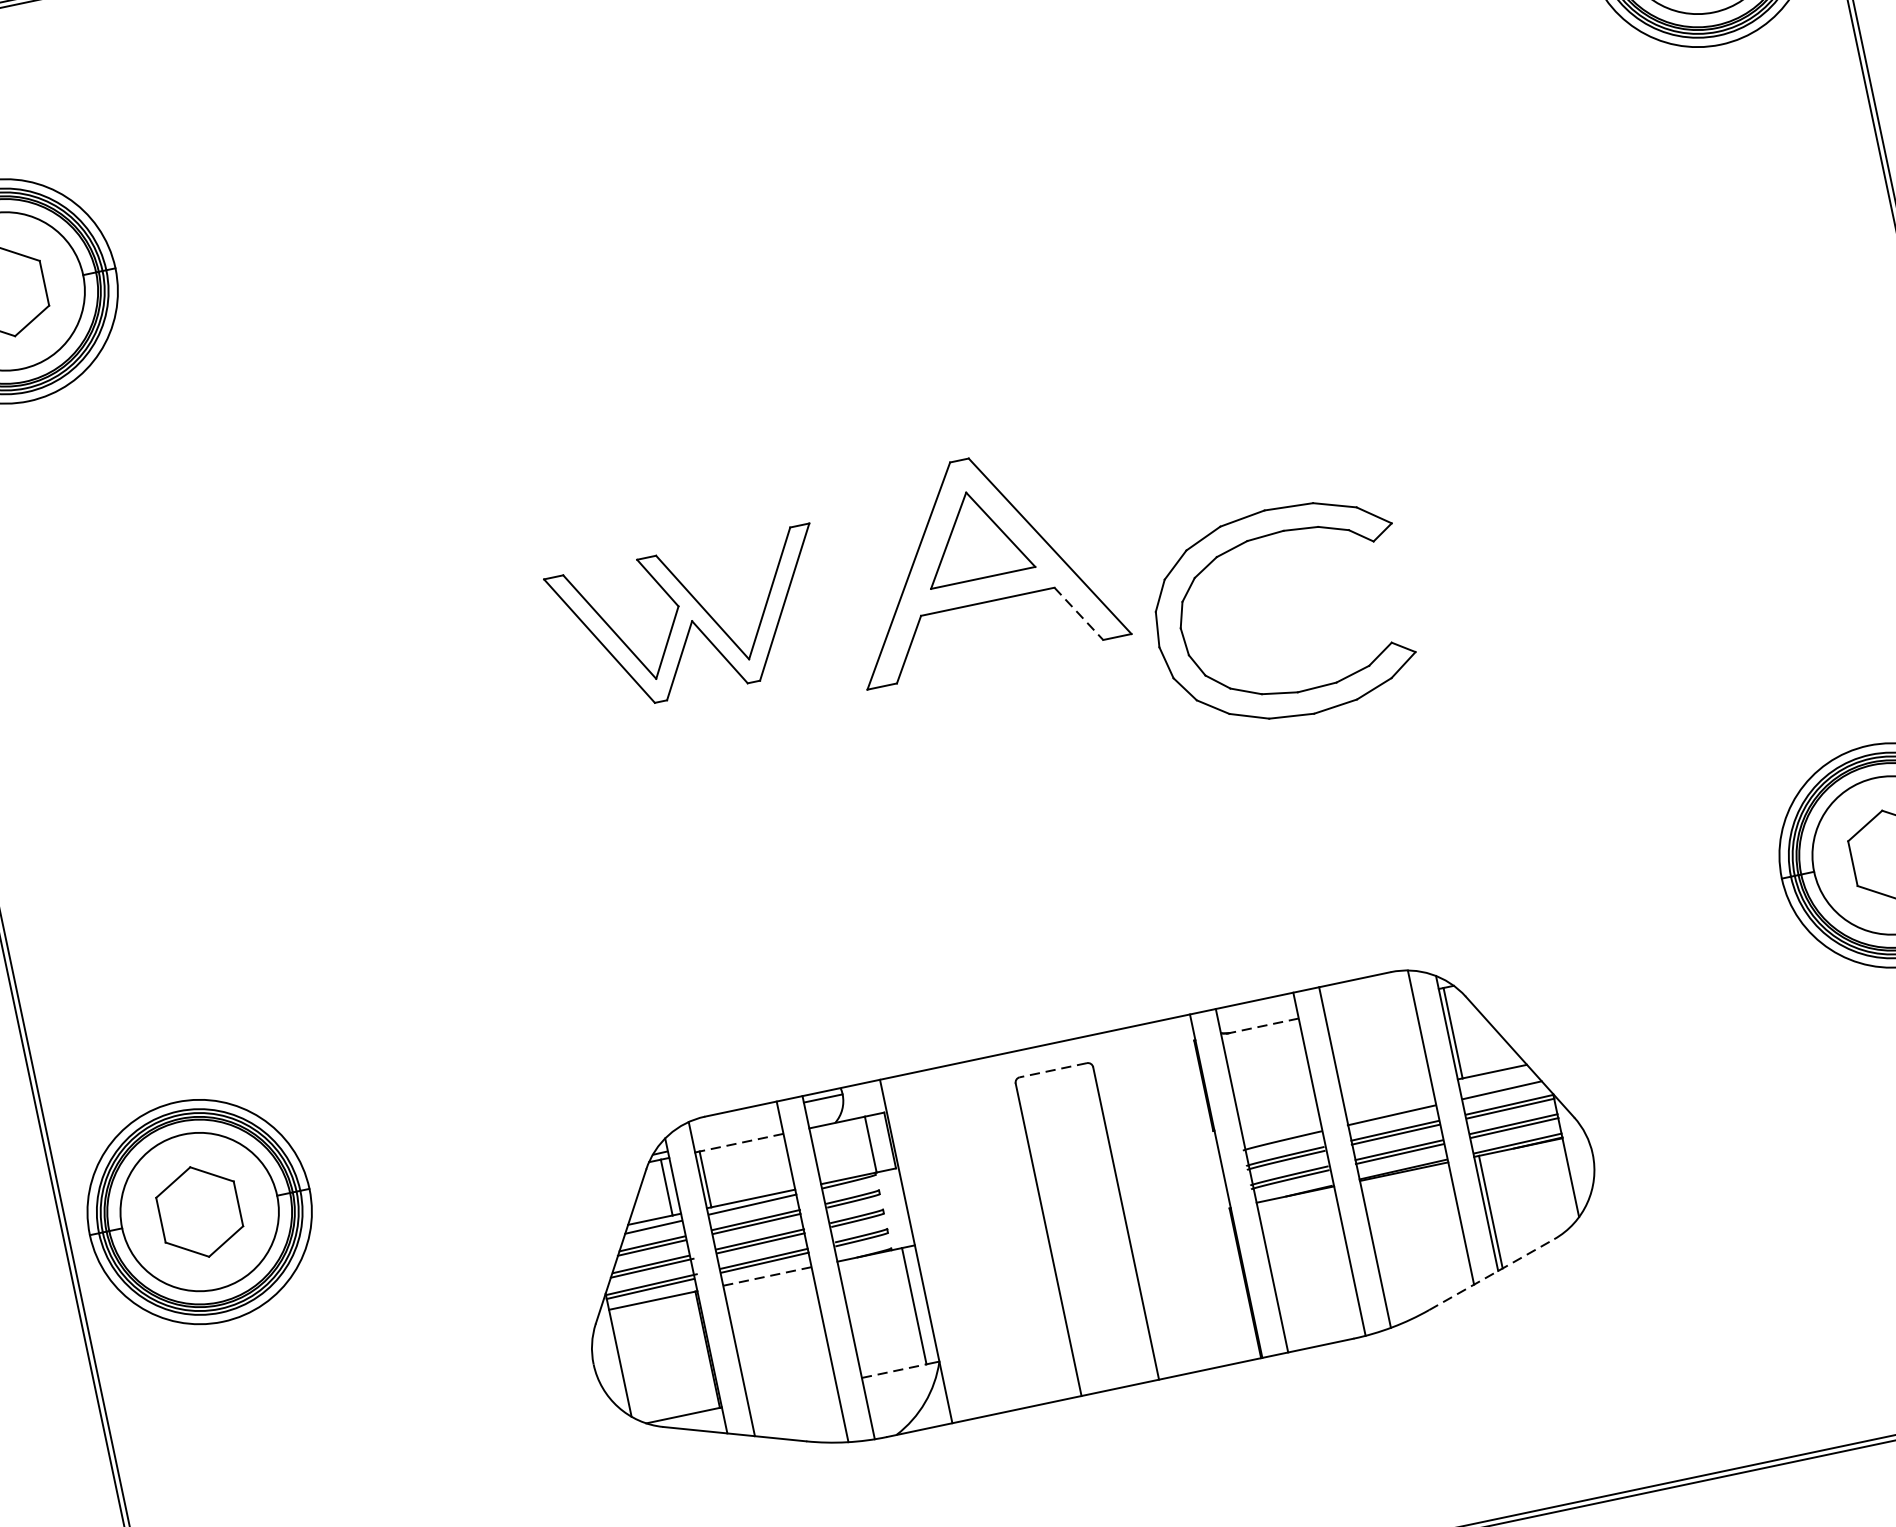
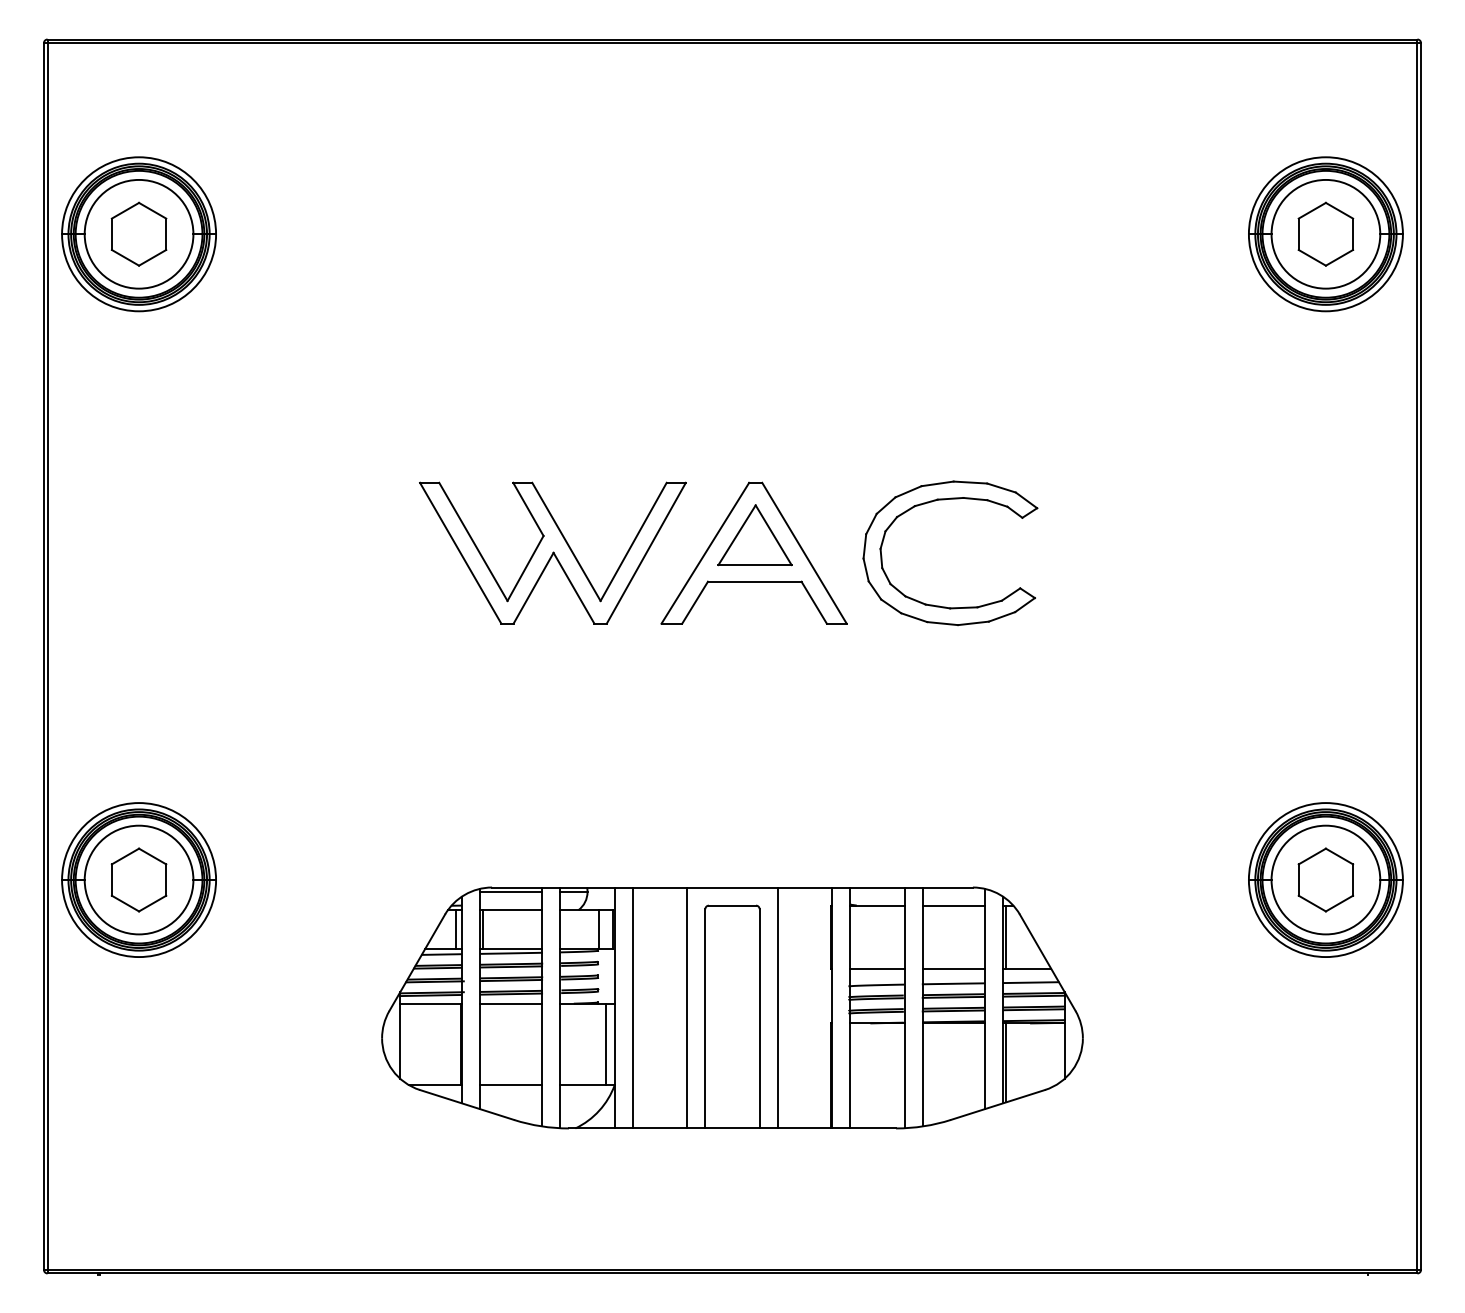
line: (1079, 613) -> (814, 602), dashed -> solid
part: (690, 620) -> (552, 552), size x1.43
part: (1281, 691) -> (939, 605), moved
line: (1368, 1003) -> (953, 905), added
line: (1258, 1026) -> (876, 905), dashed -> solid
line: (1053, 1070) -> (732, 905), dashed -> solid
line: (1387, 1094) -> (953, 969), added
line: (734, 1117) -> (511, 892), added
line: (1279, 1117) -> (877, 969), added
line: (741, 1143) -> (512, 910), dashed -> solid
line: (1148, 1201) -> (777, 1007), added
line: (1019, 1228) -> (687, 1007), added
line: (941, 1245) -> (632, 1007), added
line: (1492, 1273) -> (998, 1104), dashed -> solid
line: (767, 1276) -> (511, 1003), dashed -> solid
line: (894, 1371) -> (583, 1085), dashed -> solid
line: (792, 1393) -> (511, 1085), added

